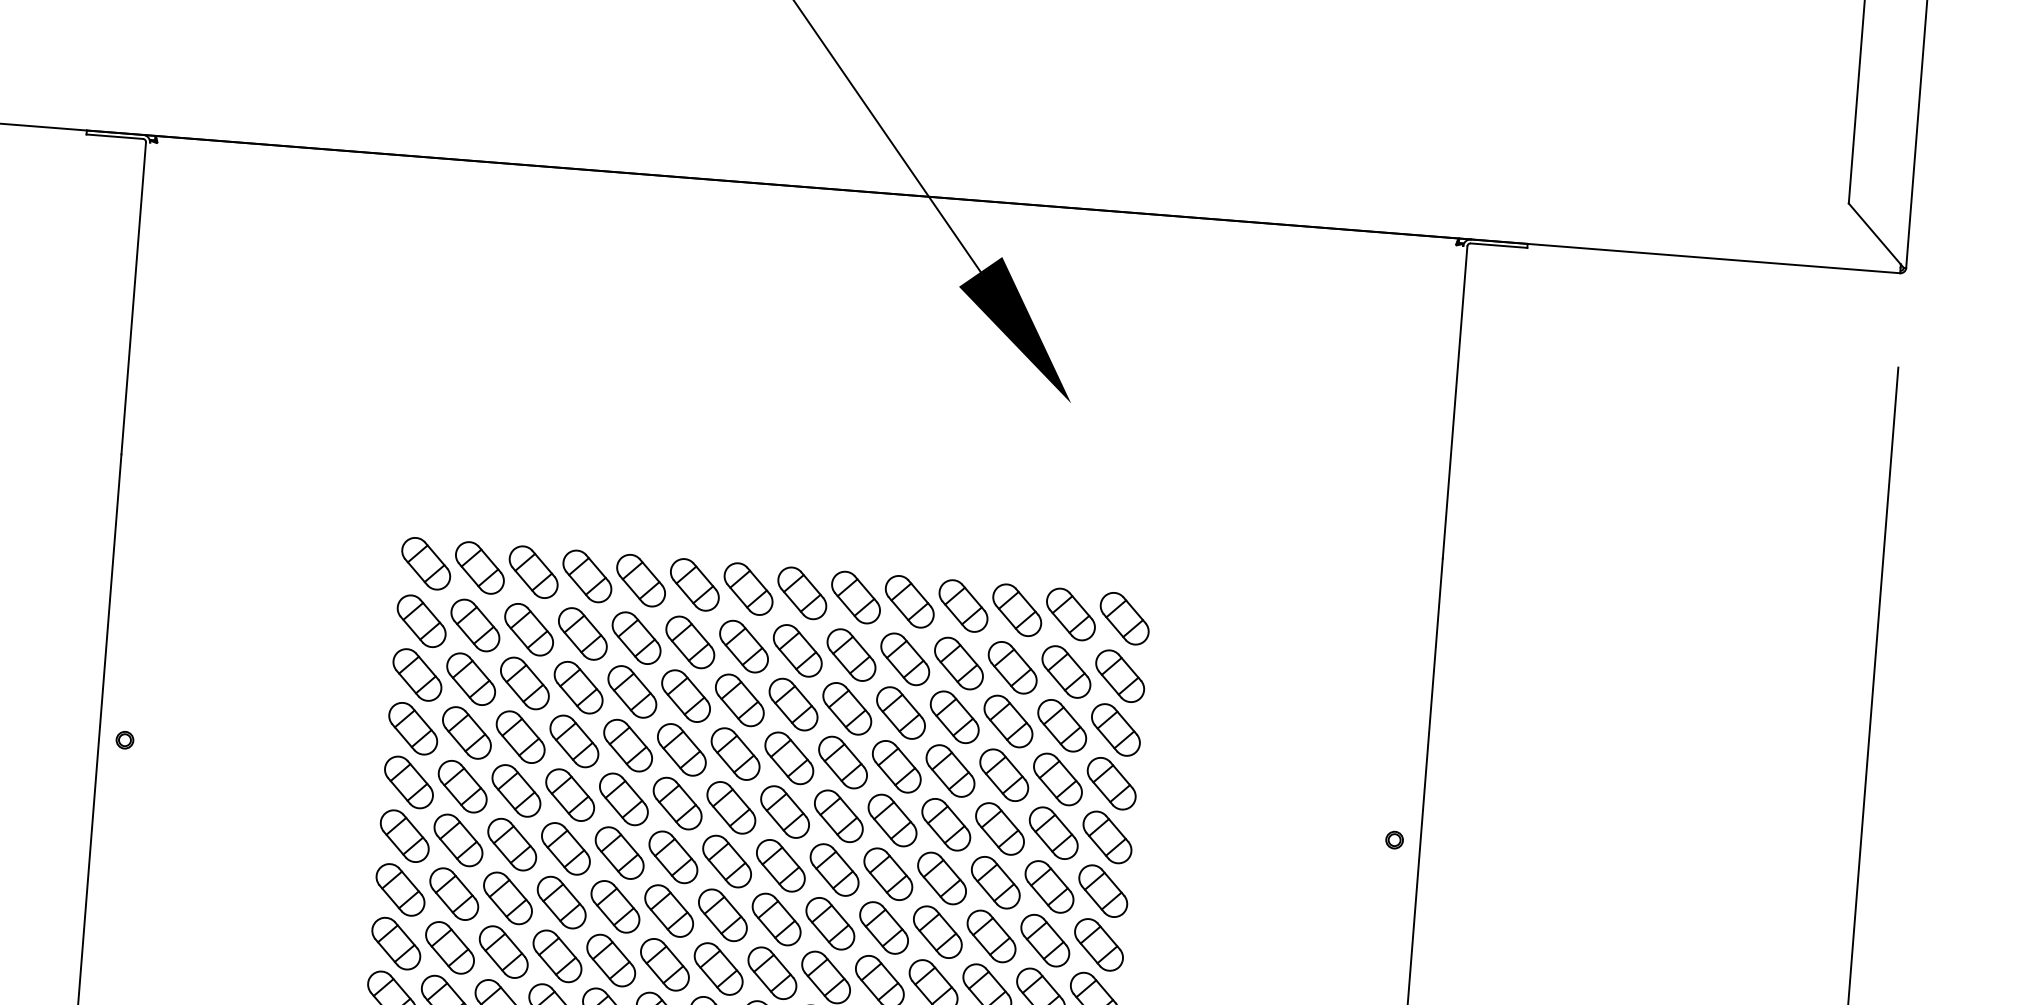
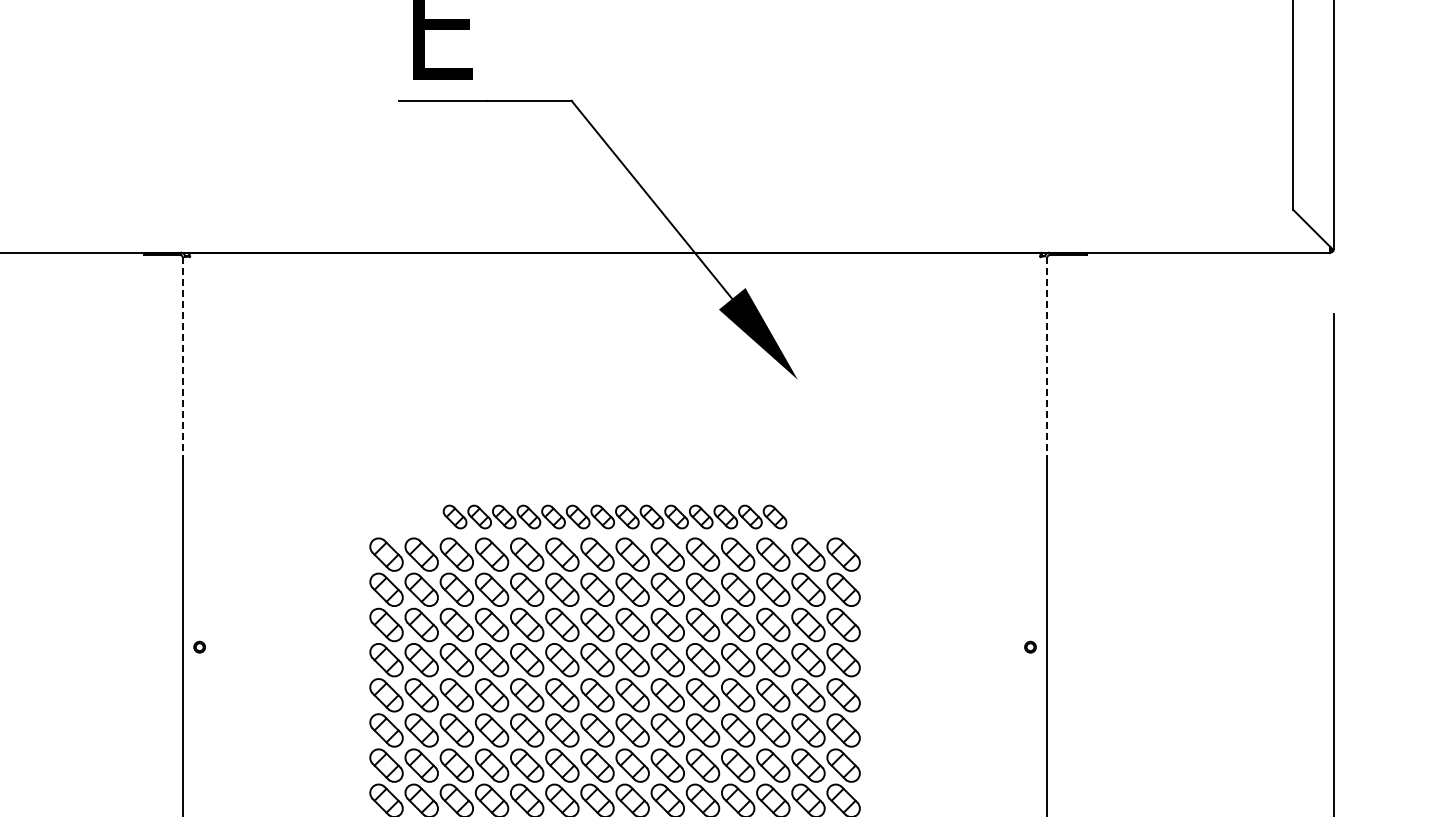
line: (133, 296) -> (182, 358), solid -> dashed
line: (1455, 402) -> (1047, 359), solid -> dashed
part: (774, 590) -> (614, 516), size x0.7

